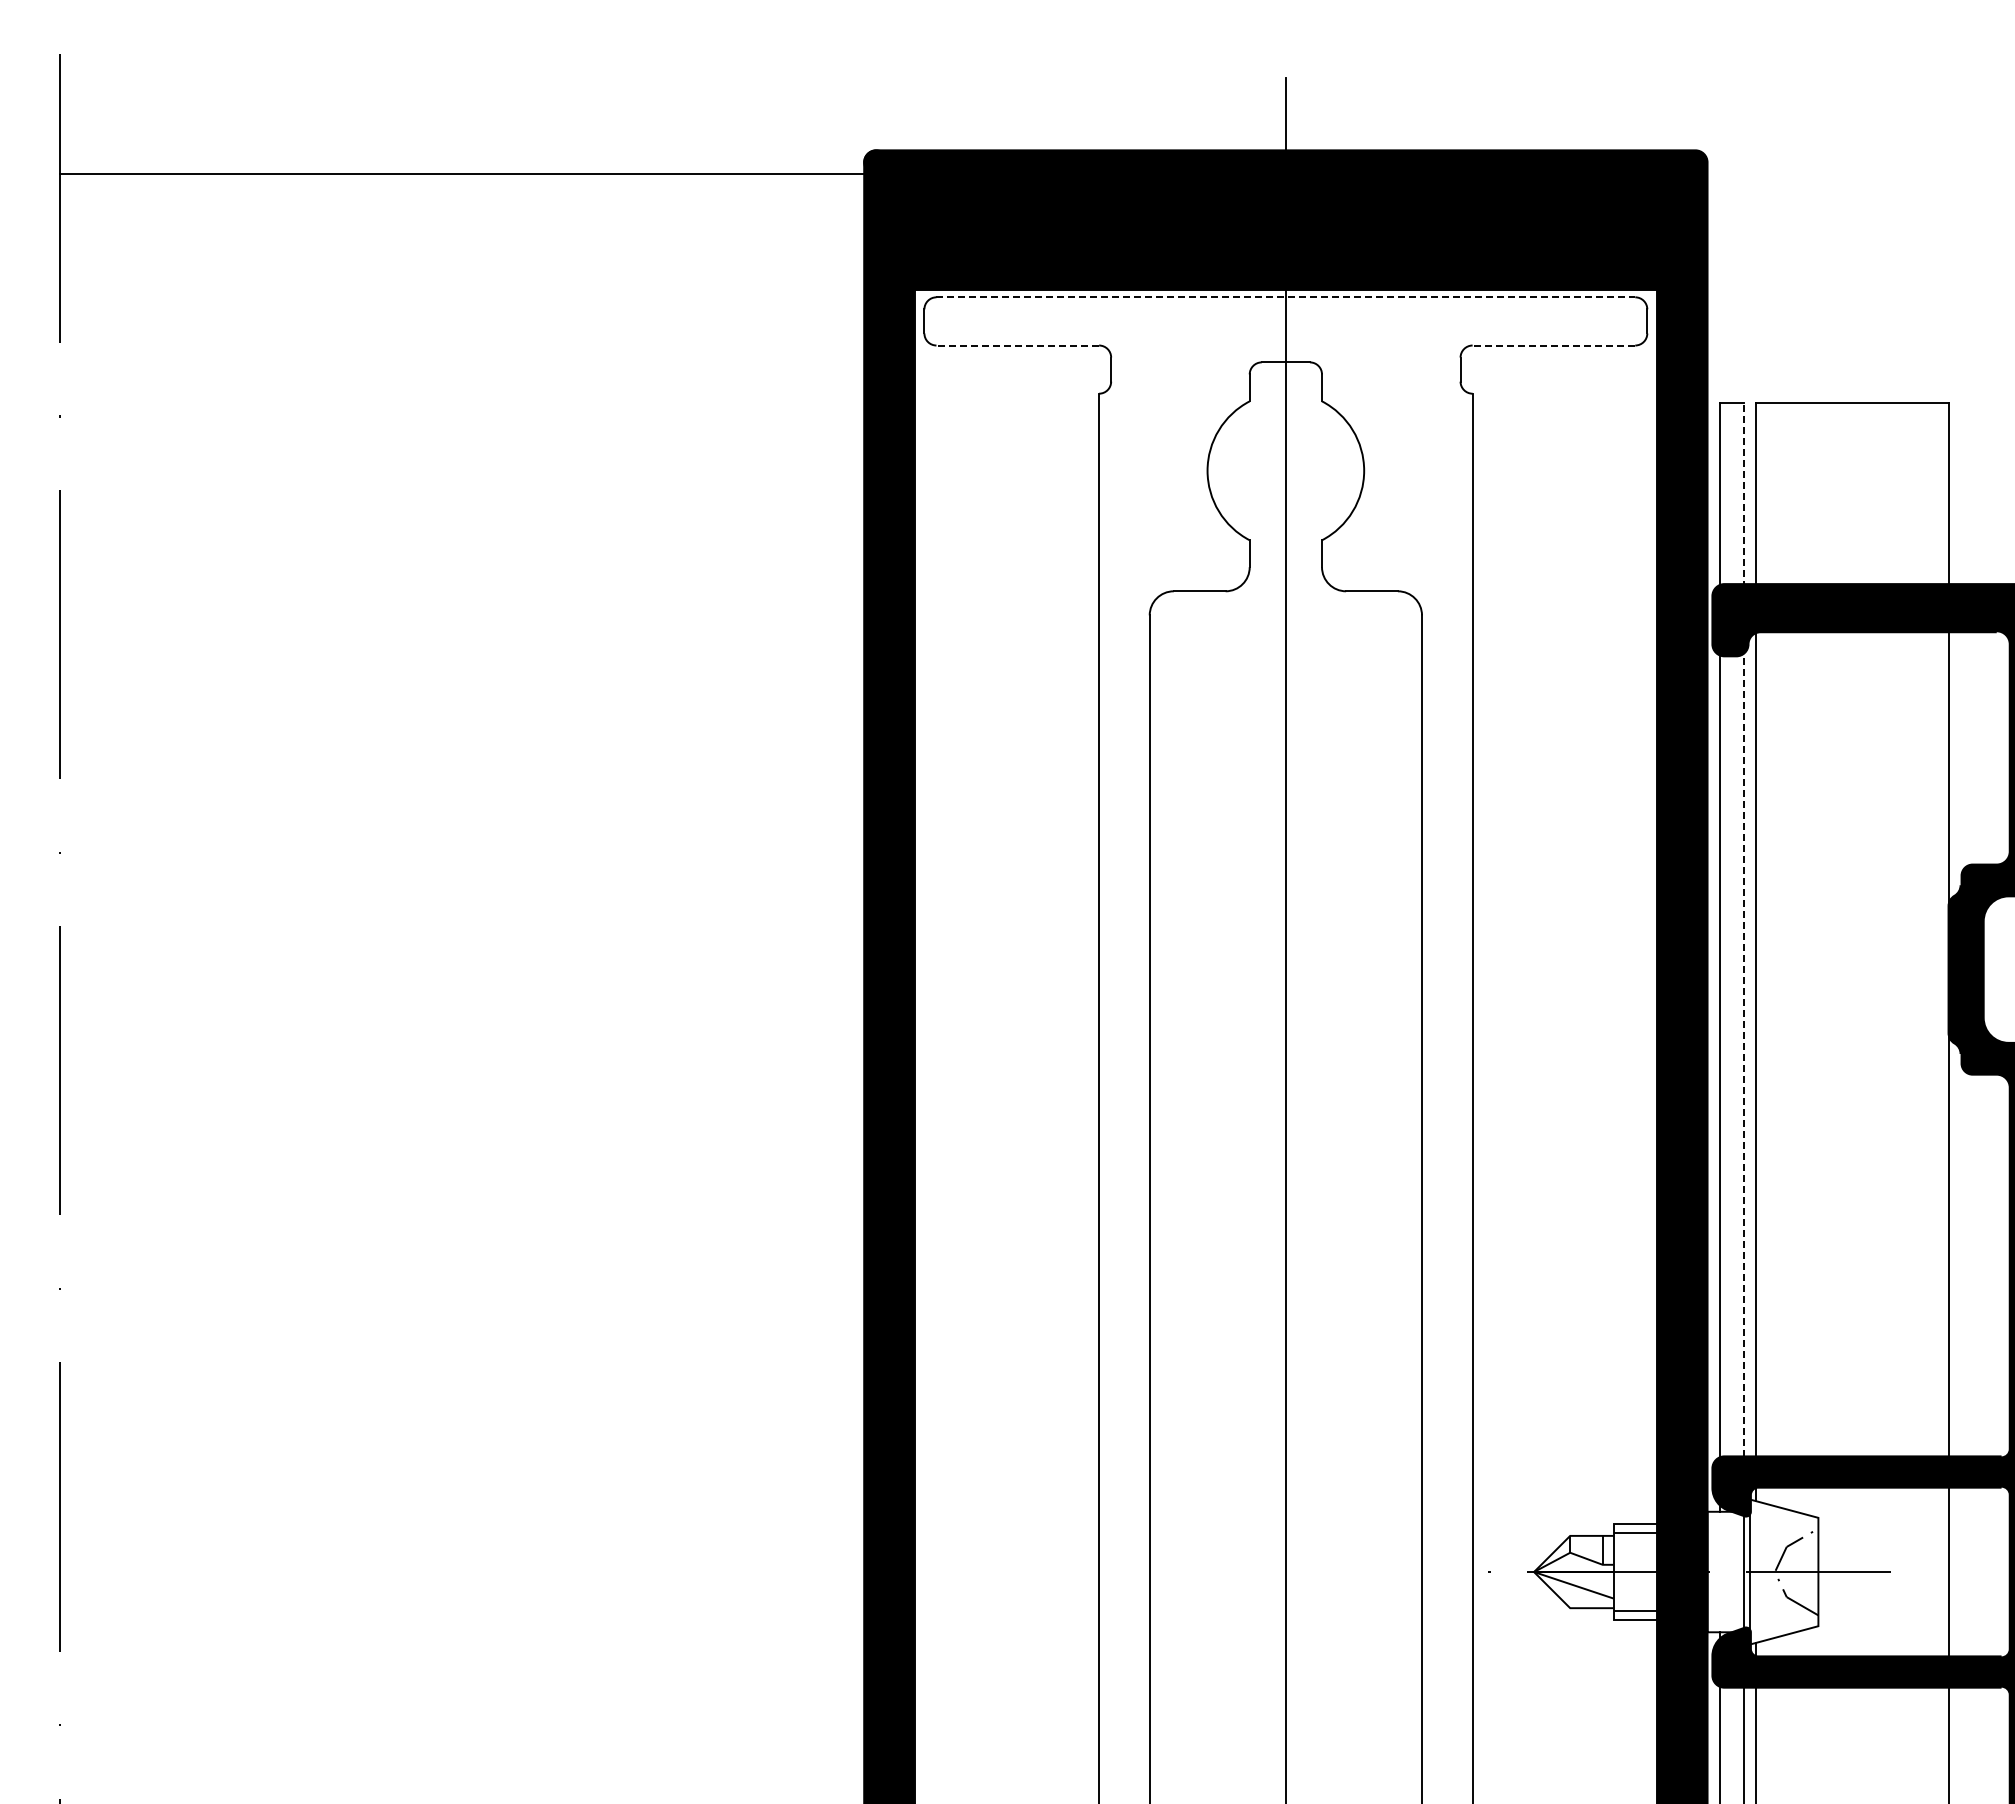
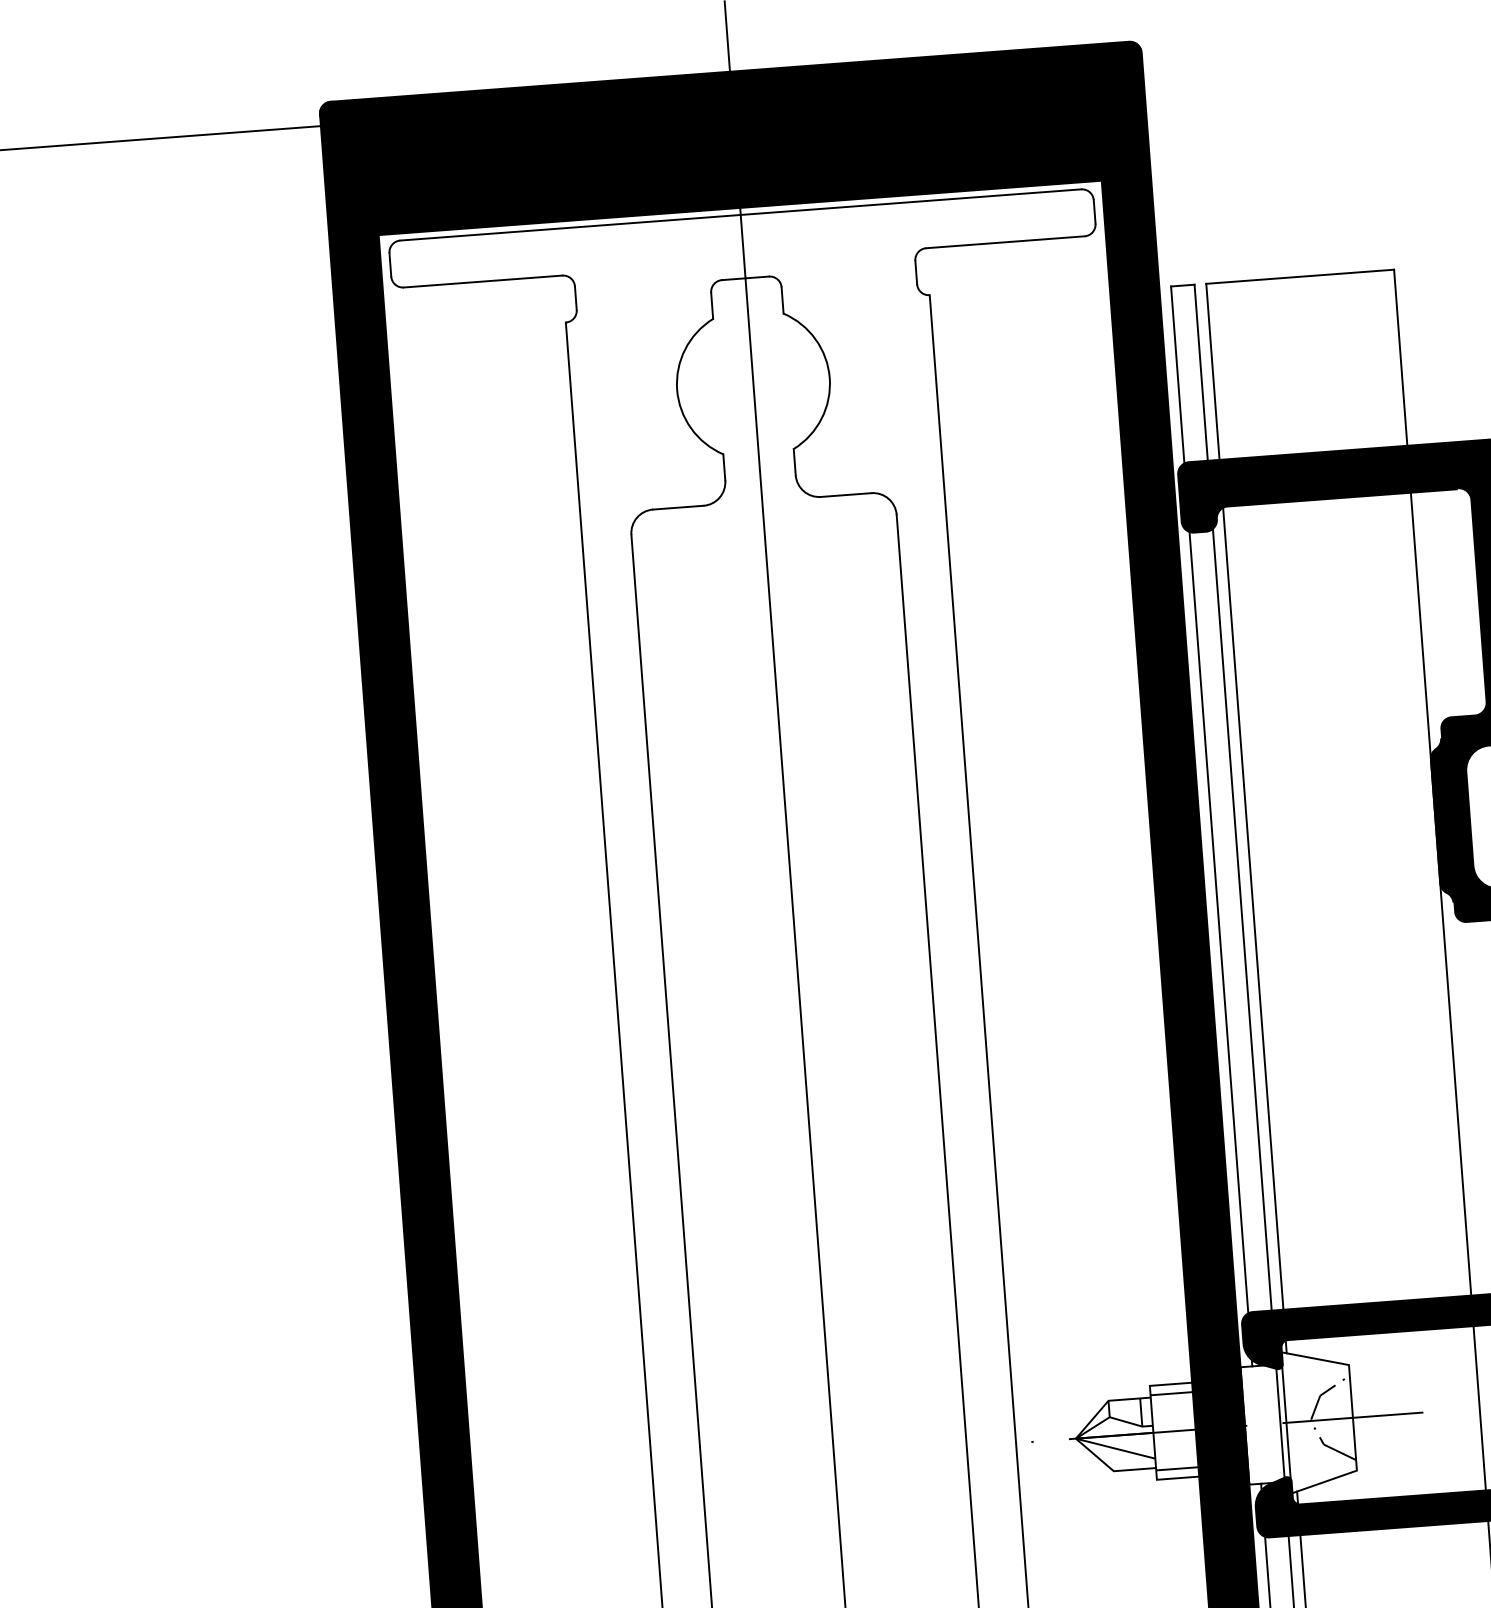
line: (1286, 297) -> (741, 215), dashed -> solid
line: (1017, 345) -> (482, 281), dashed -> solid
line: (1553, 345) -> (1005, 242), dashed -> solid
line: (1743, 957) -> (1234, 824), dashed -> solid

